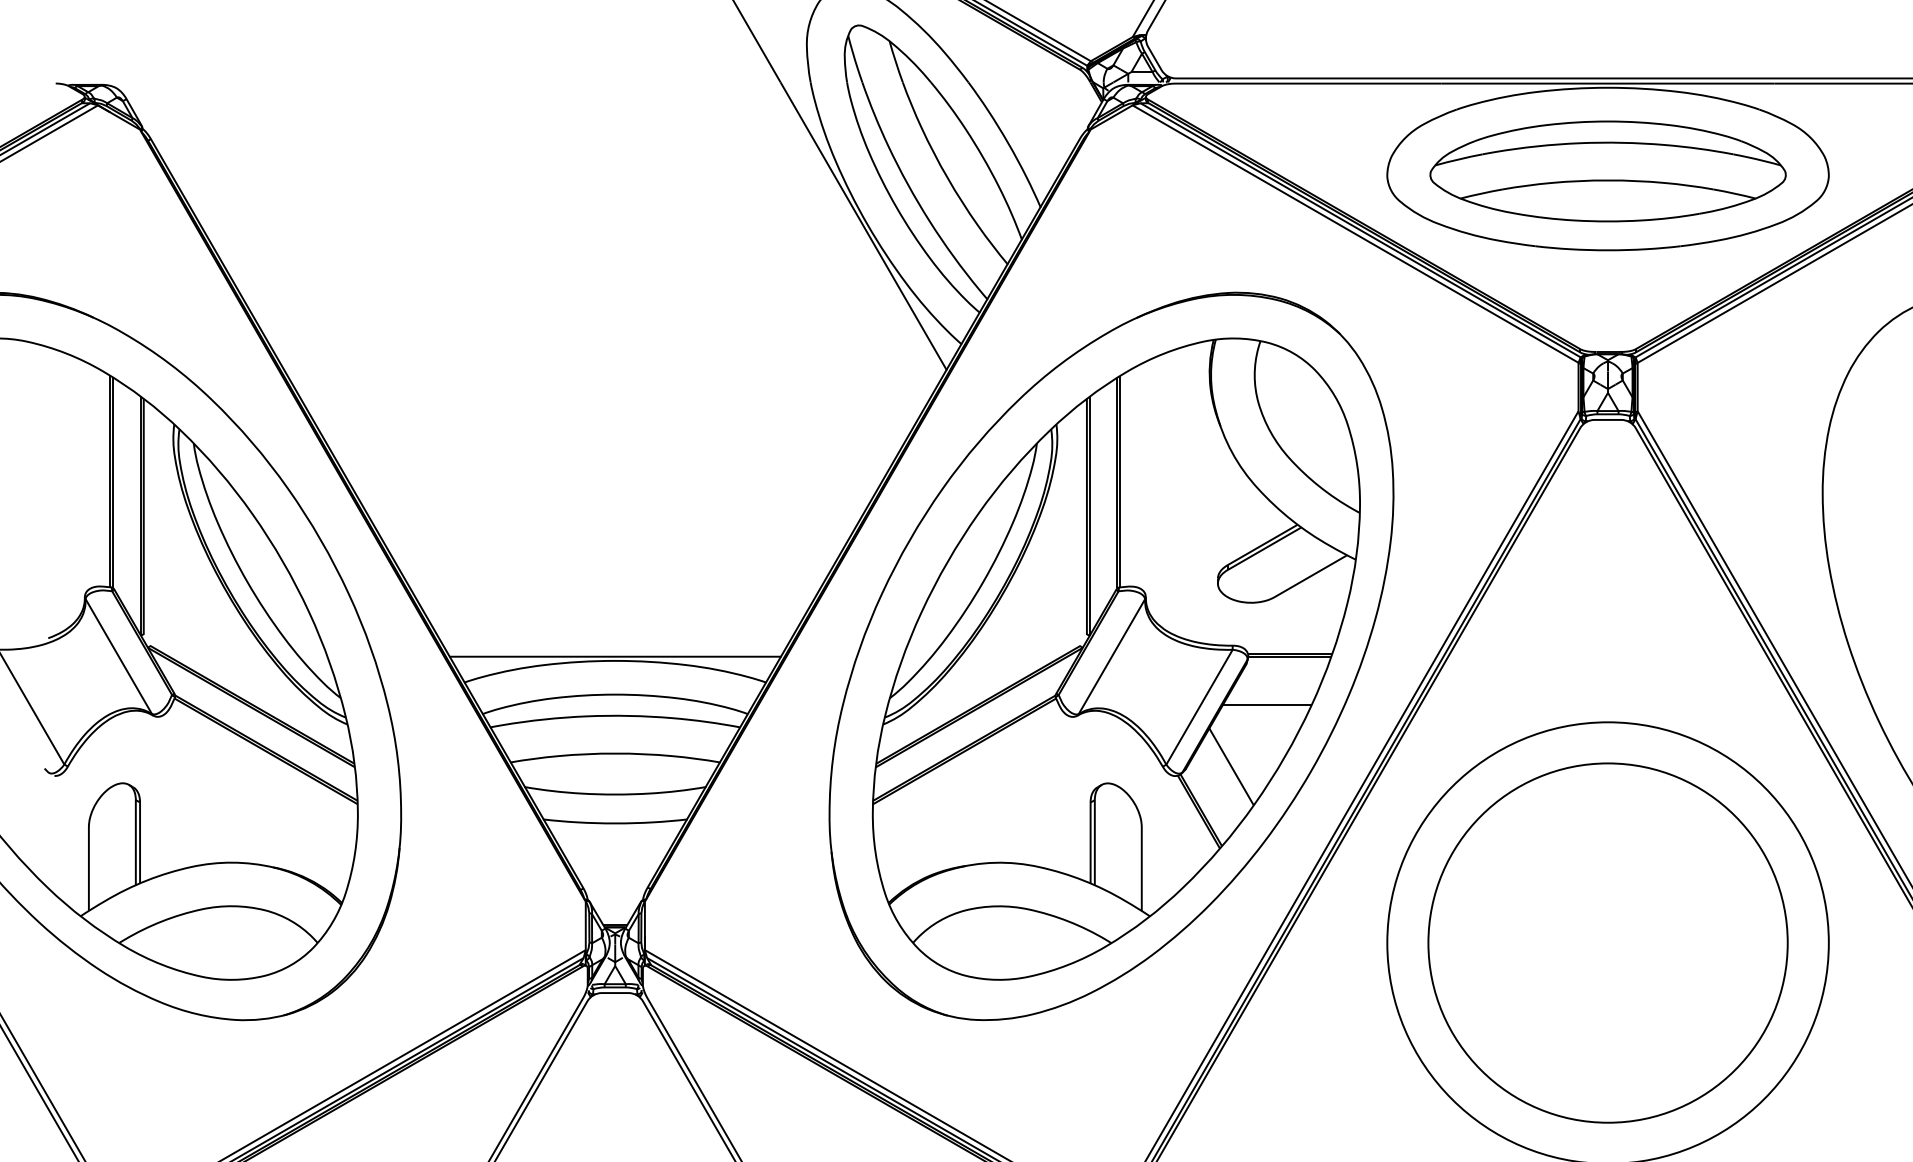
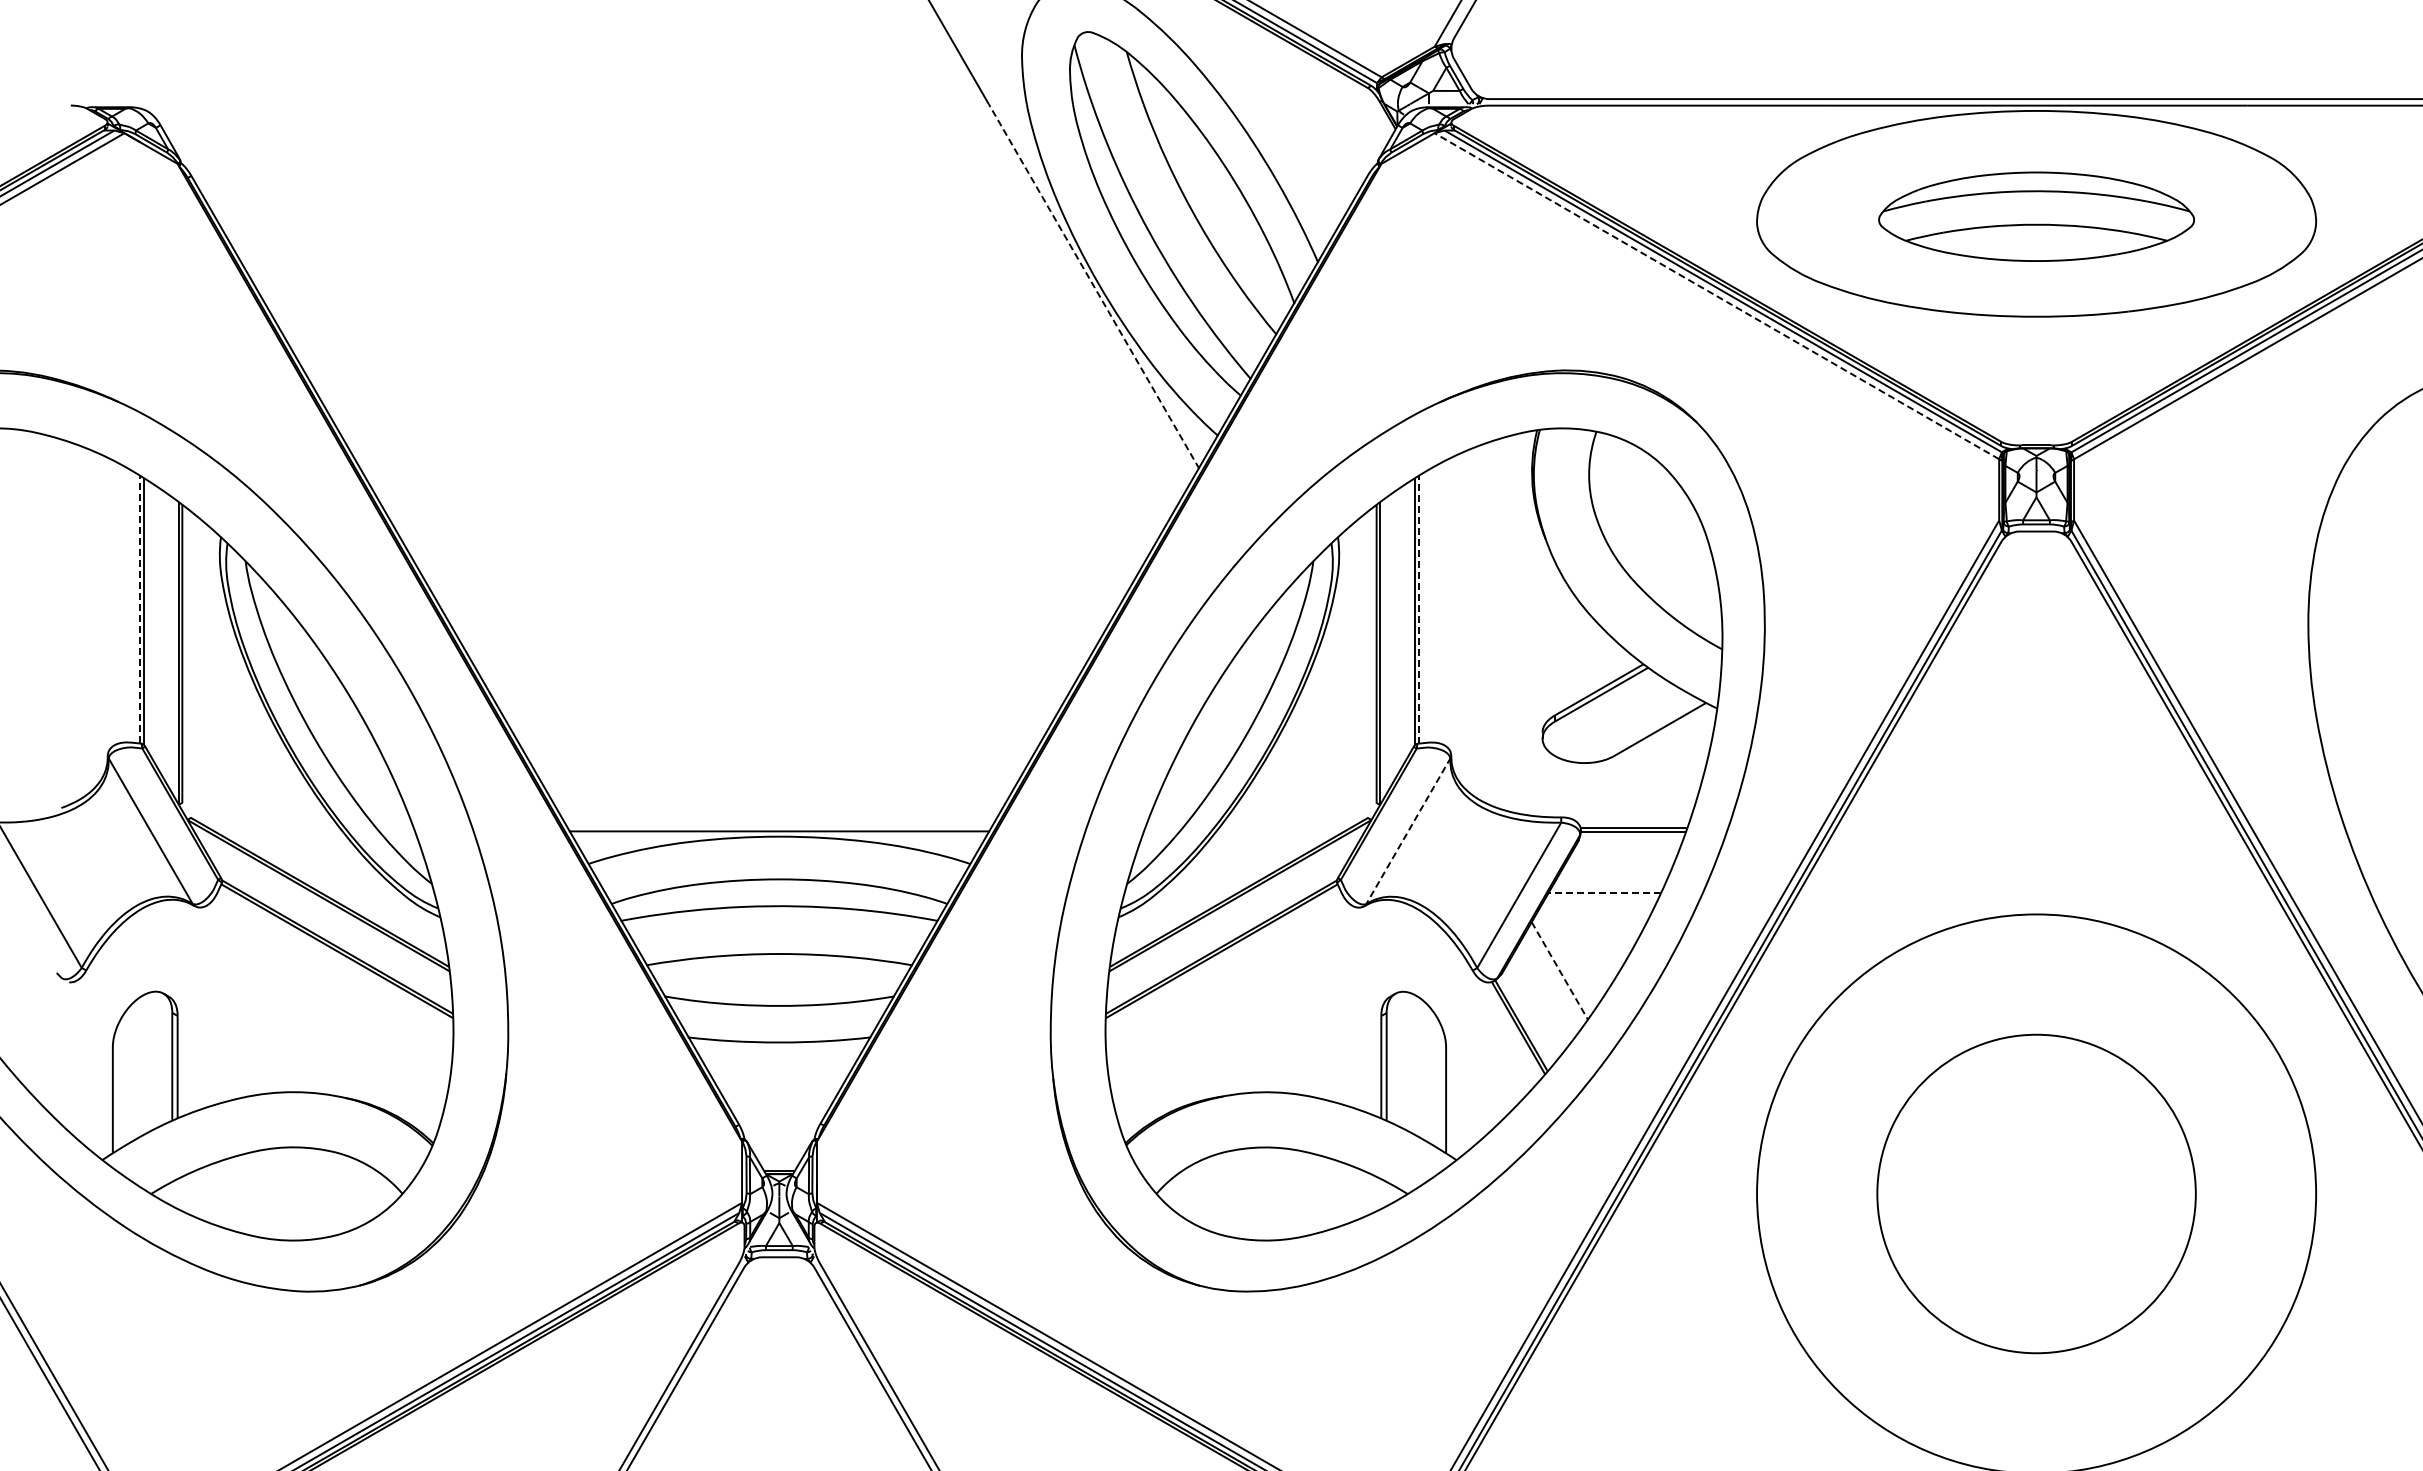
part: (1608, 171) -> (2036, 216), size x0.7
line: (864, 226) -> (1094, 286), solid -> dashed
line: (1355, 234) -> (1716, 296), solid -> dashed
line: (109, 481) -> (139, 609), solid -> dashed
line: (1120, 481) -> (1419, 609), solid -> dashed
line: (1112, 656) -> (1408, 831), solid -> dashed
line: (1266, 704) -> (1604, 892), solid -> dashed
line: (1232, 767) -> (1560, 971), solid -> dashed
circle: (1608, 942) -> (2036, 1193), size x0.7

